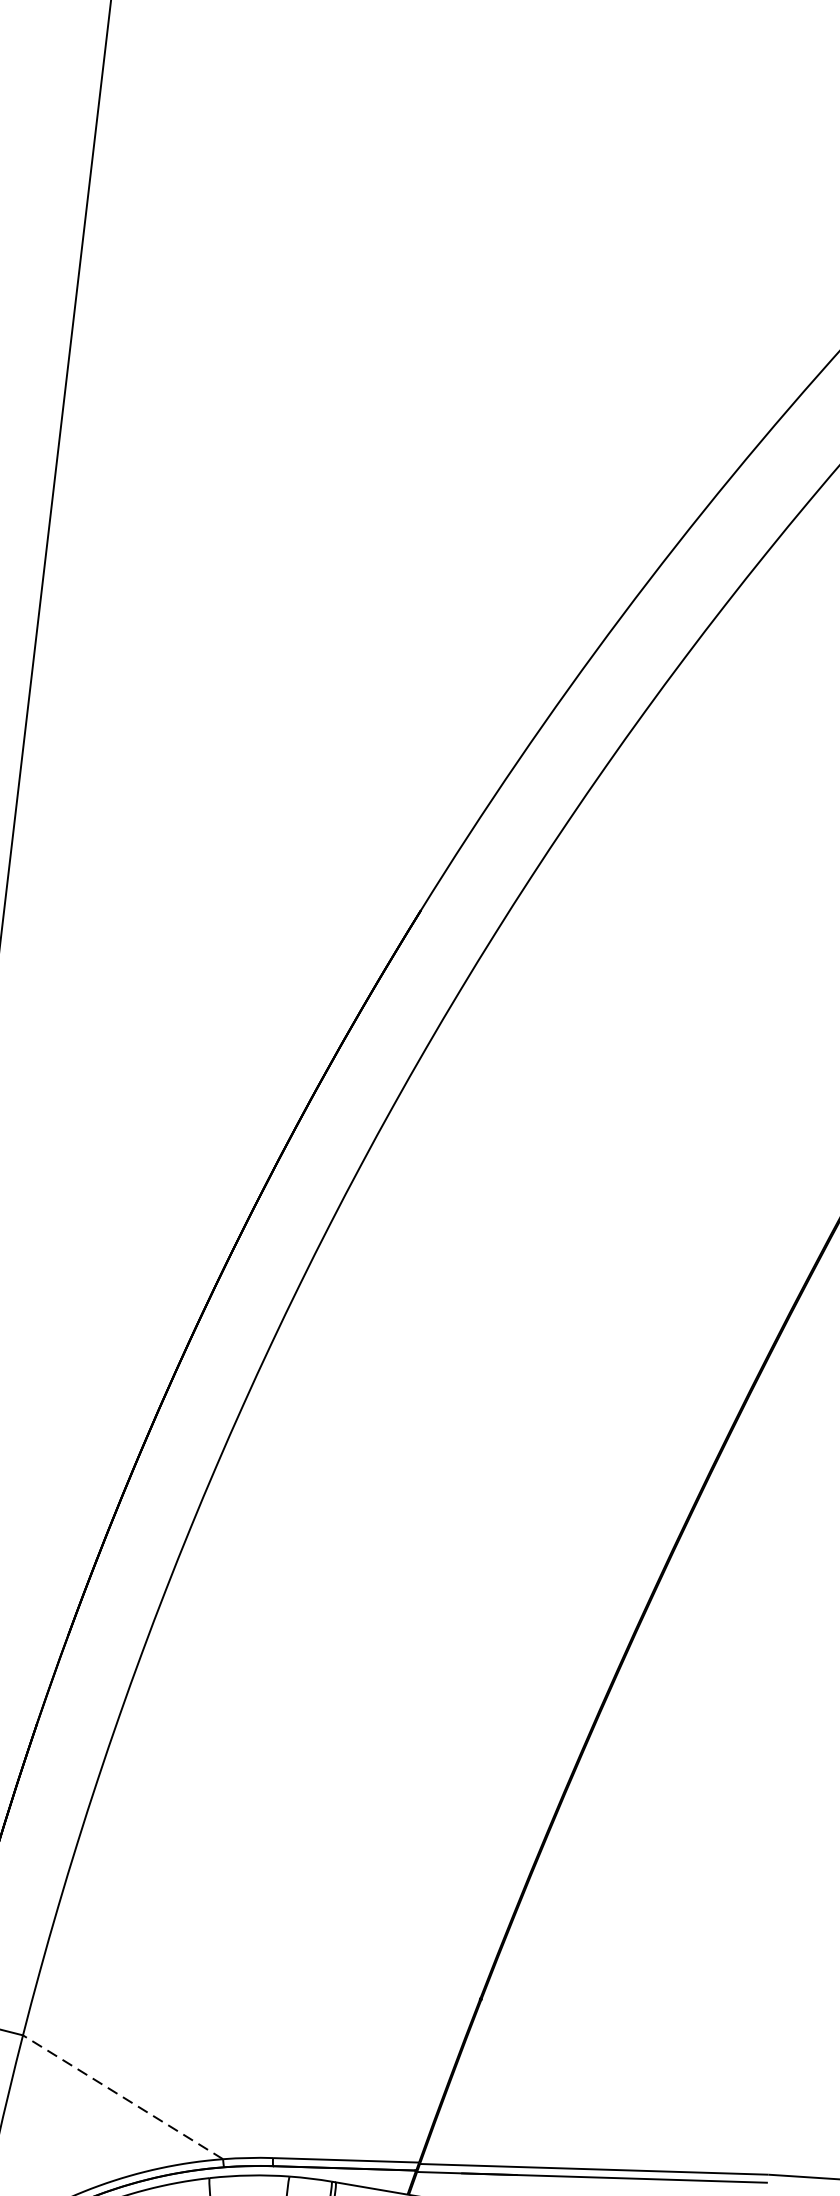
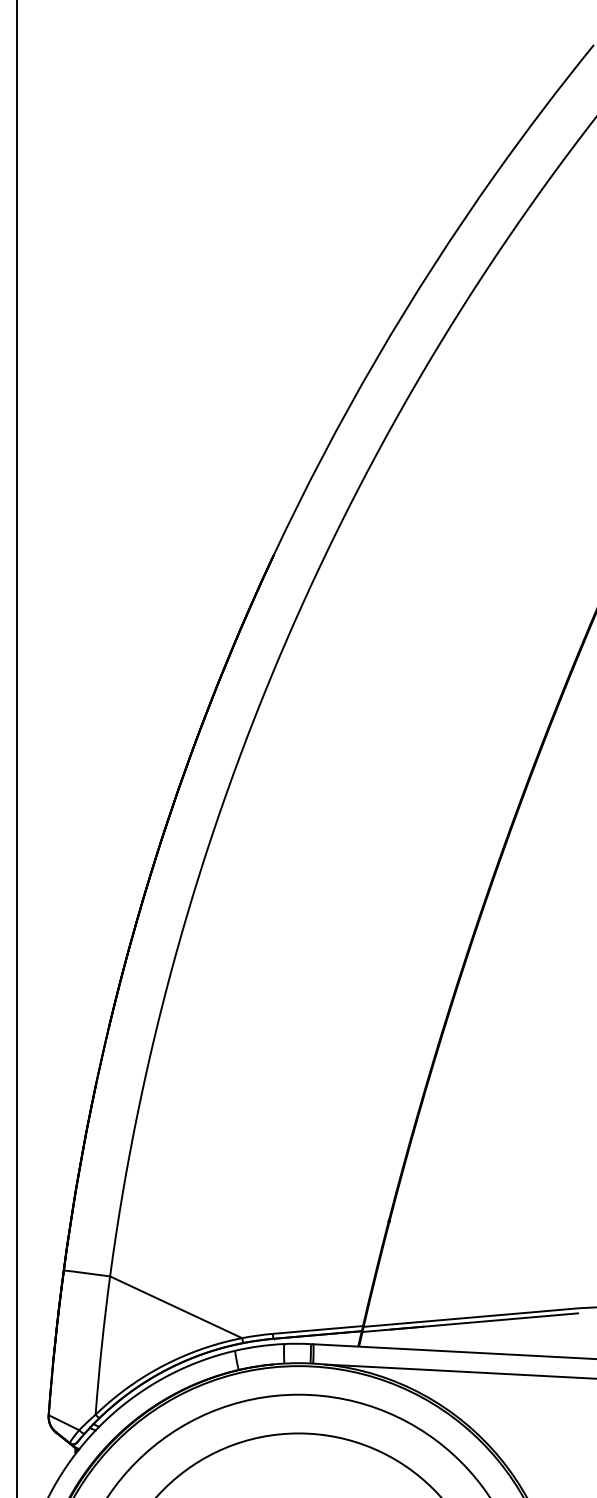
line: (123, 2097) -> (176, 1307), dashed -> solid

